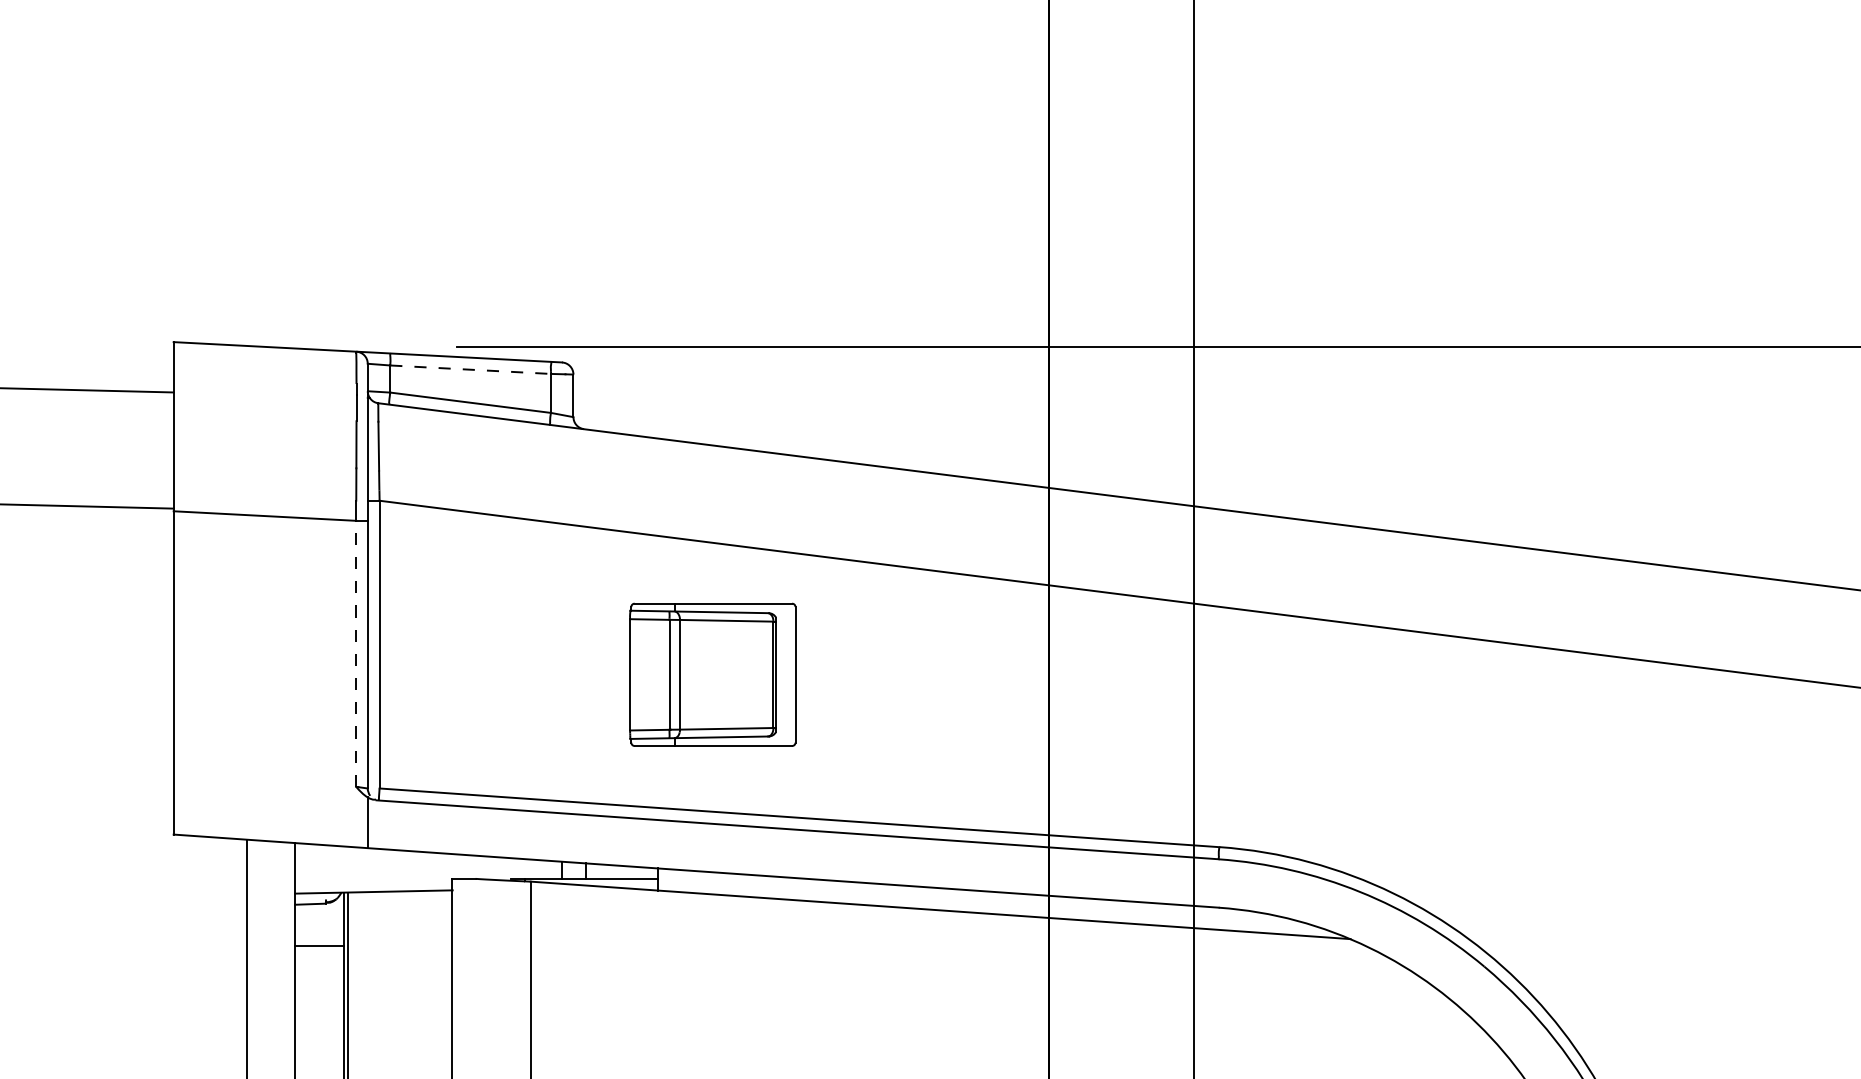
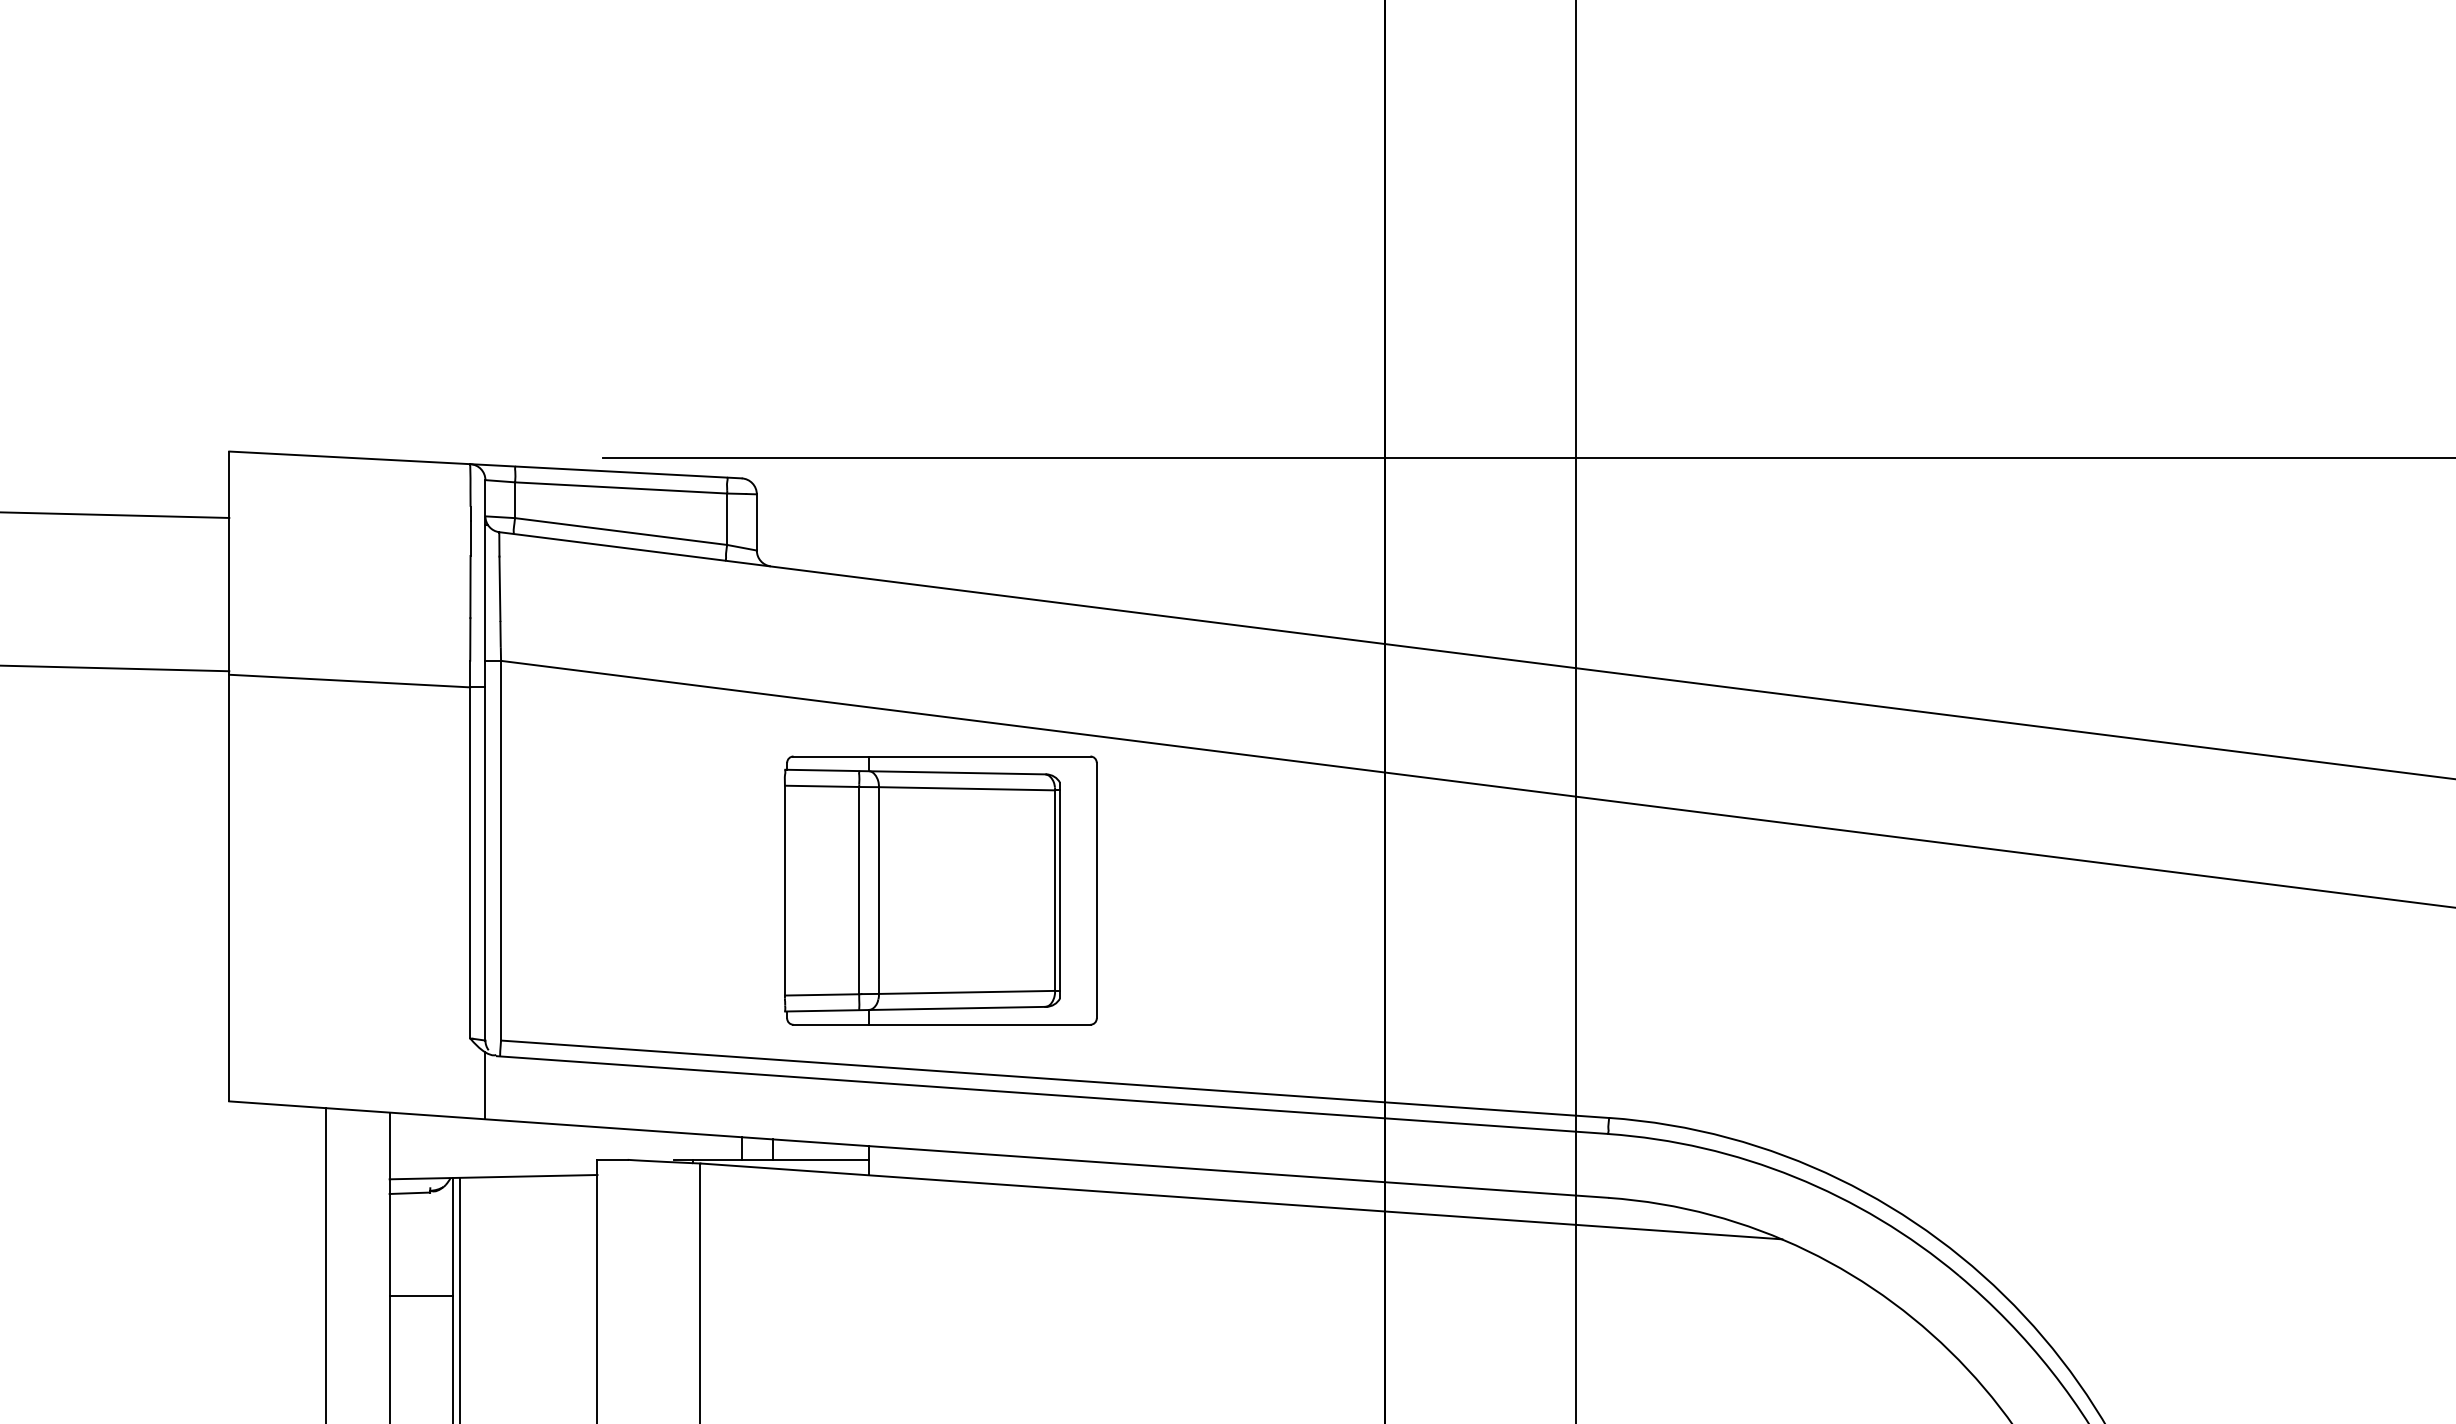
line: (470, 369) -> (621, 487), dashed -> solid
line: (356, 653) -> (470, 862), dashed -> solid
part: (712, 674) -> (940, 890), size x1.43
line: (319, 946) -> (421, 1296), moved

